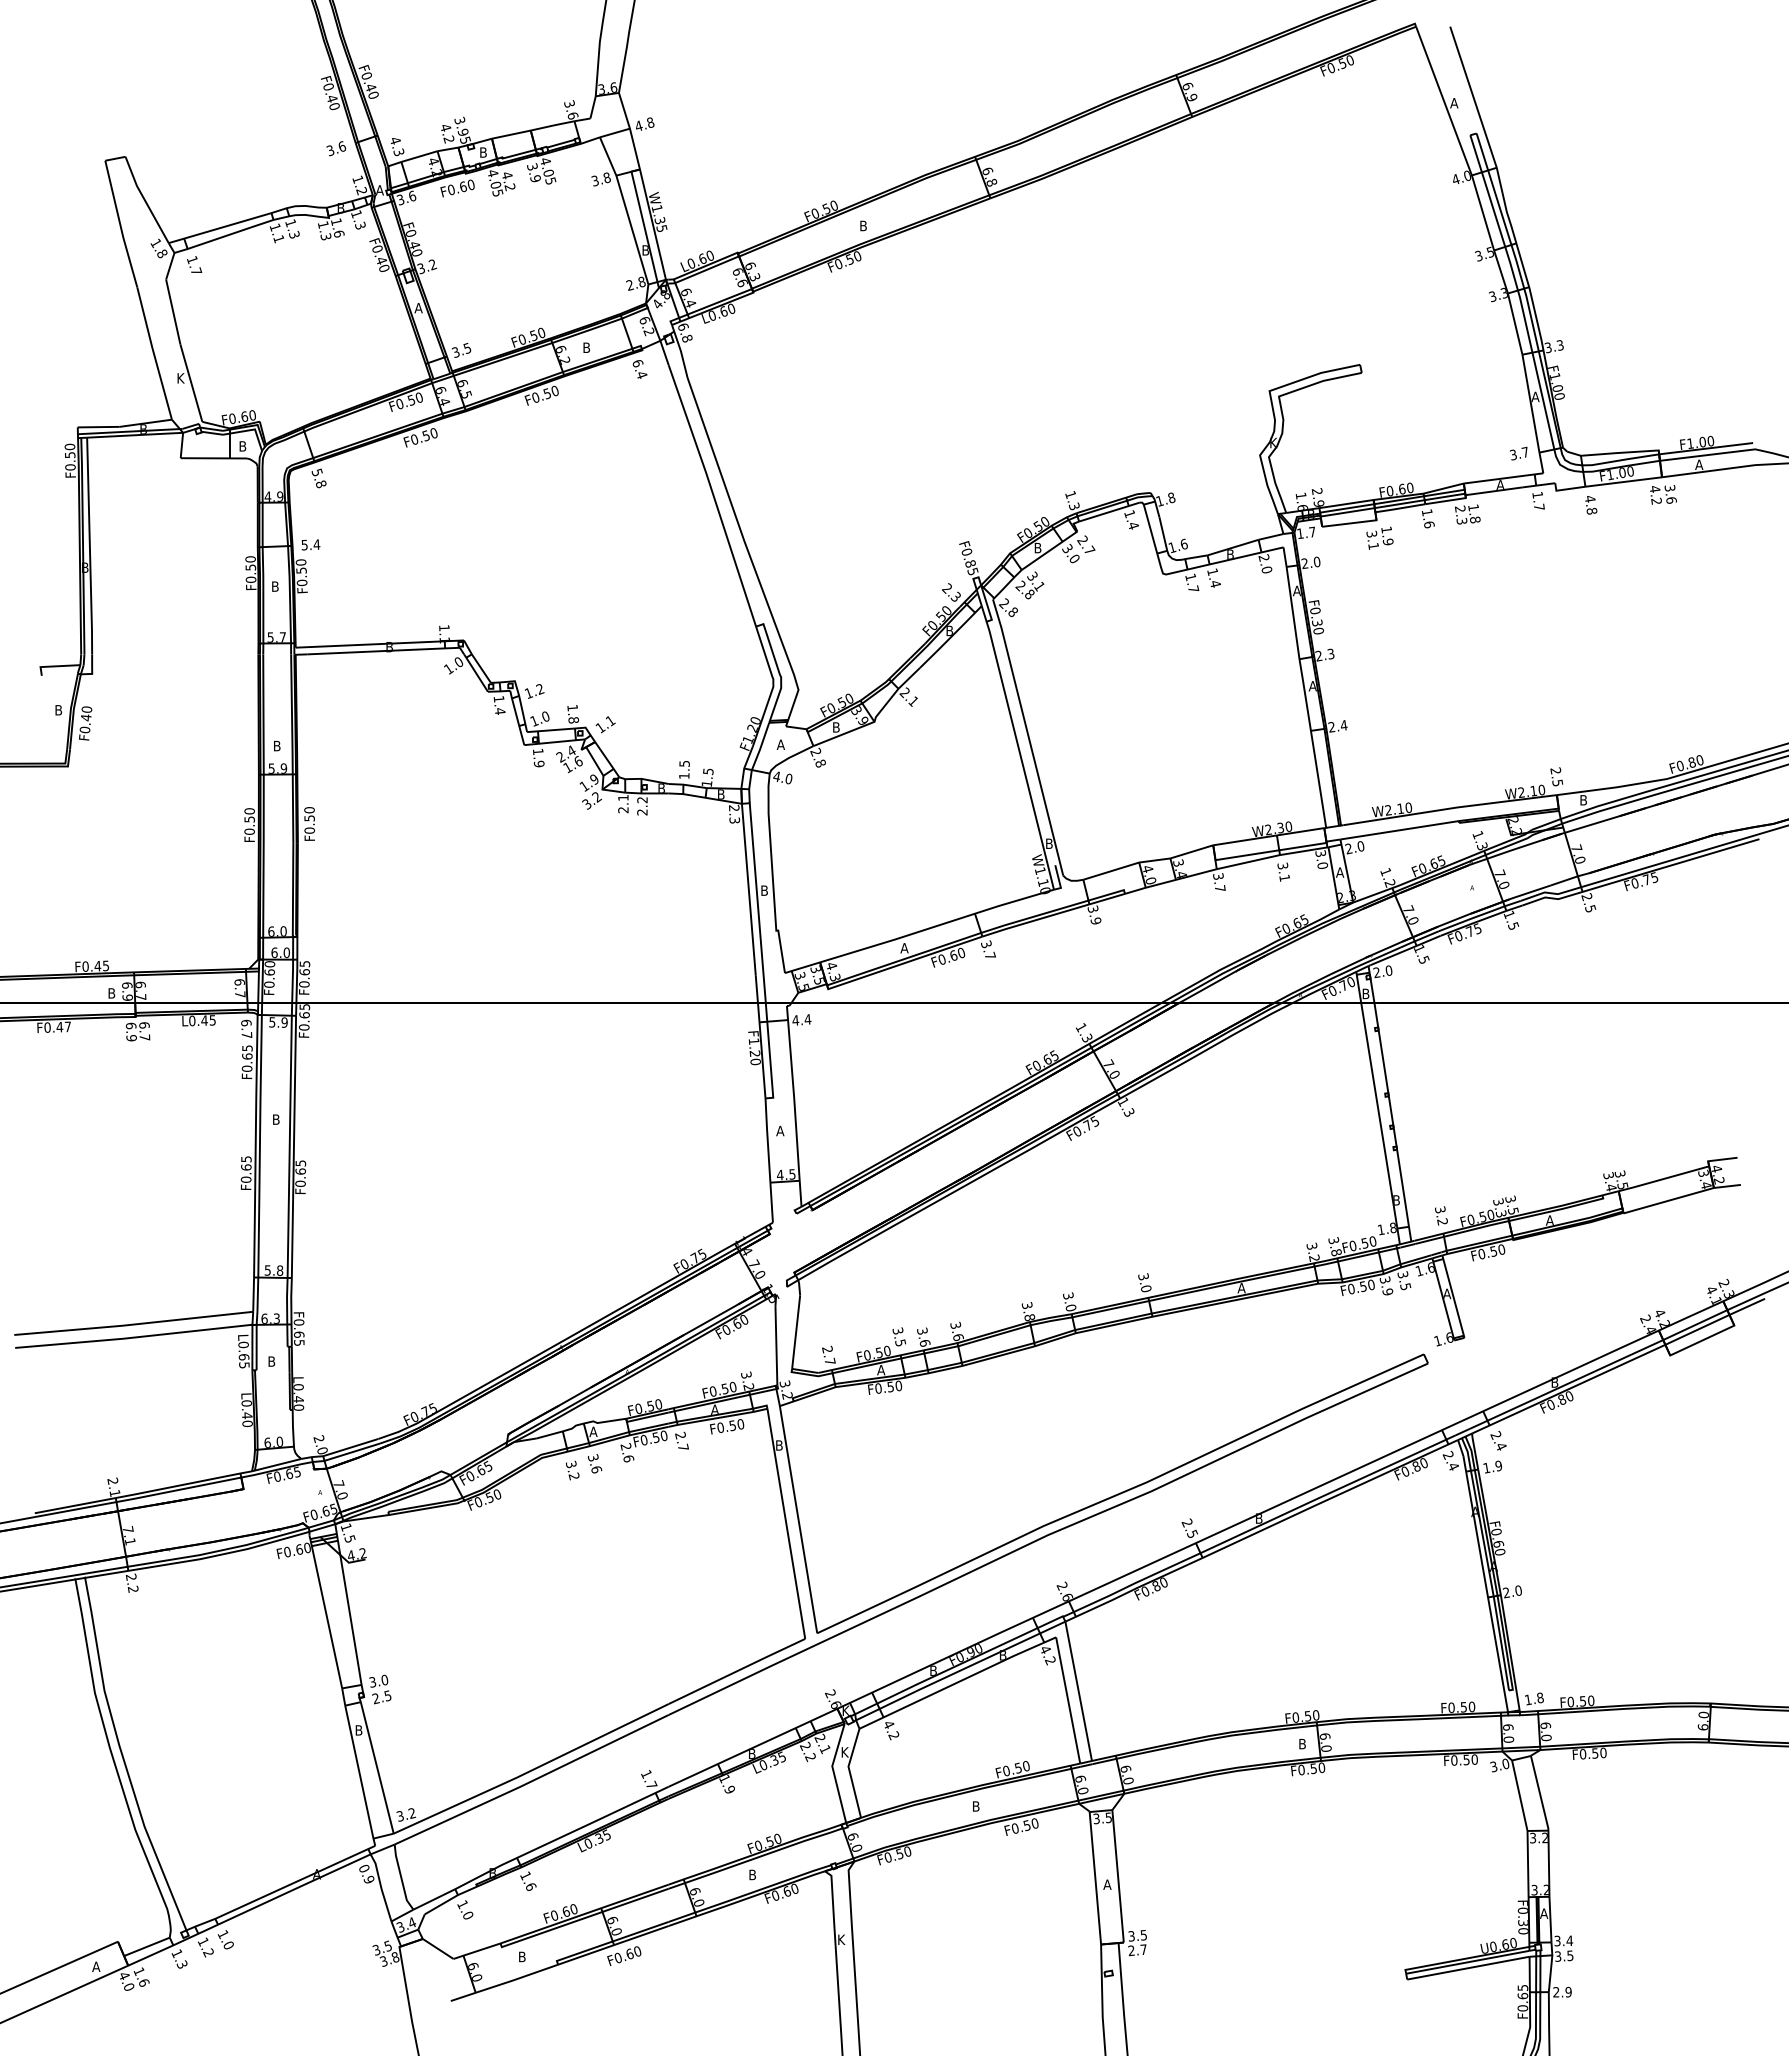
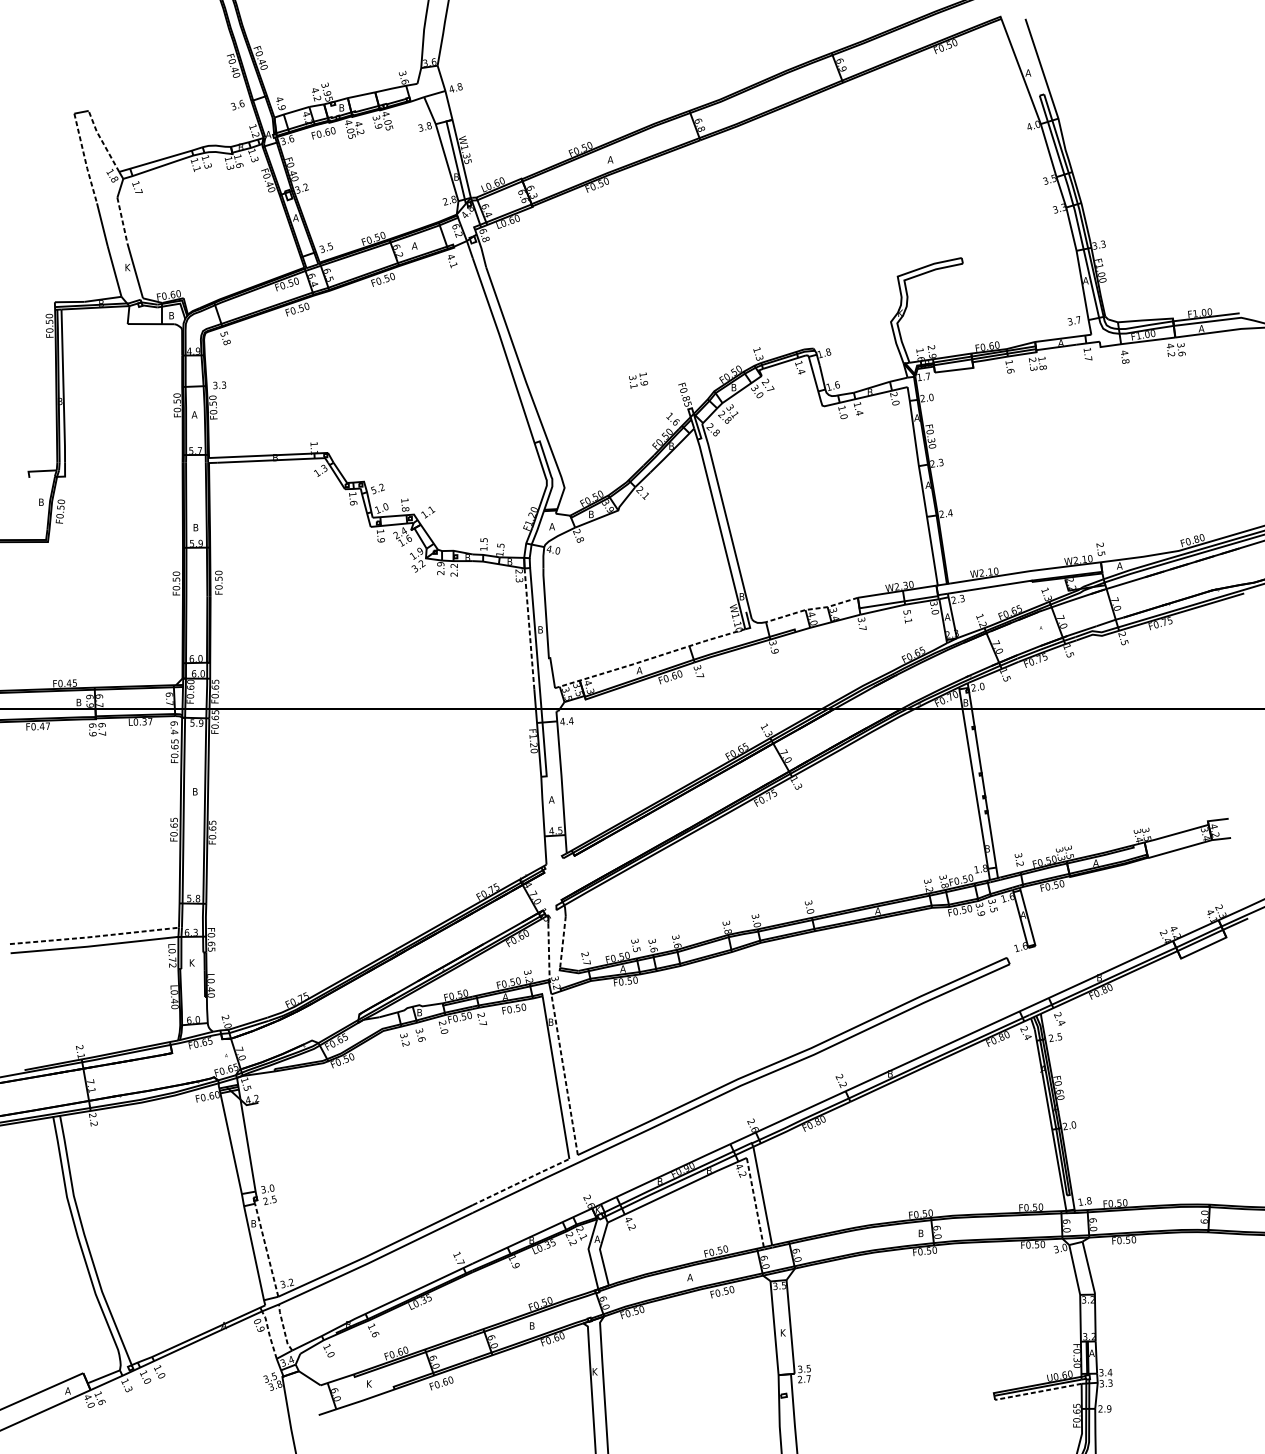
text: (398, 152) -> (281, 107), 4.3 -> 4.9
line: (144, 199) -> (102, 141), solid -> dashed
line: (120, 225) -> (85, 159), solid -> dashed
text: (863, 225) -> (610, 159), B -> A
line: (173, 312) -> (122, 220), solid -> dashed
text: (586, 347) -> (414, 245), B -> A
text: (639, 369) -> (452, 261), 6.4 -> 4.1
text: (1379, 537) -> (638, 380), moved
text: (311, 544) -> (220, 385), 5.4 -> 3.3
text: (275, 586) -> (194, 414), B -> A
text: (1193, 588) -> (843, 416), 1.7 -> 1.0
text: (951, 592) -> (672, 419), 2.3 -> 1.6
text: (458, 662) -> (324, 468), 1.0 -> 1.3
text: (528, 692) -> (373, 489), 1.2 -> 5.2
text: (500, 711) -> (353, 503), 1.4 -> 1.6
text: (85, 717) -> (60, 507), F0.40 -> F0.50
text: (623, 797) -> (440, 563), 2.1 -> 2.9
text: (1583, 800) -> (1119, 566), B -> A
text: (1360, 846) -> (962, 598), 2.0 -> 2.3
line: (1147, 861) -> (811, 609), solid -> dashed
text: (1283, 866) -> (907, 612), 3.1 -> 5.1
line: (748, 889) -> (529, 629), solid -> dashed
line: (919, 931) -> (650, 658), solid -> dashed
text: (208, 1020) -> (147, 721), L0.45 -> L0.37
text: (246, 1035) -> (174, 732), 6.7 -> 6.4
line: (133, 1324) -> (94, 936), solid -> dashed
line: (796, 1332) -> (563, 942), solid -> dashed
line: (776, 1345) -> (549, 951), solid -> dashed
text: (243, 1361) -> (172, 962), L0.65 -> L0.72
text: (272, 1361) -> (192, 962), B -> K
text: (593, 1431) -> (419, 1012), A -> B
text: (629, 1458) -> (445, 1031), 2.6 -> 2.0
text: (1492, 1466) -> (1055, 1037), 1.9 -> 2.5
line: (798, 1519) -> (564, 1074), solid -> dashed
text: (1191, 1533) -> (842, 1084), 2.5 -> 2.2
line: (737, 1671) -> (521, 1182), solid -> dashed
line: (1068, 1699) -> (755, 1201), solid -> dashed
text: (844, 1752) -> (597, 1239), K -> A
line: (377, 1767) -> (266, 1249), solid -> dashed
text: (976, 1806) -> (690, 1277), B -> A
line: (401, 1877) -> (283, 1327), solid -> dashed
text: (1107, 1884) -> (783, 1332), A -> K
line: (381, 1887) -> (269, 1334), solid -> dashed
text: (207, 1952) -> (146, 1380), 1.2 -> 1.0
text: (1570, 1955) -> (1110, 1382), 3.5 -> 3.3
text: (522, 1956) -> (369, 1383), B -> K
line: (1467, 1968) -> (1037, 1392), solid -> dashed

